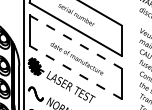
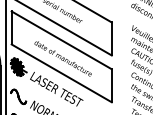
line: (76, 42) -> (62, 40), dashed -> solid
line: (75, 72) -> (61, 73), dashed -> solid

